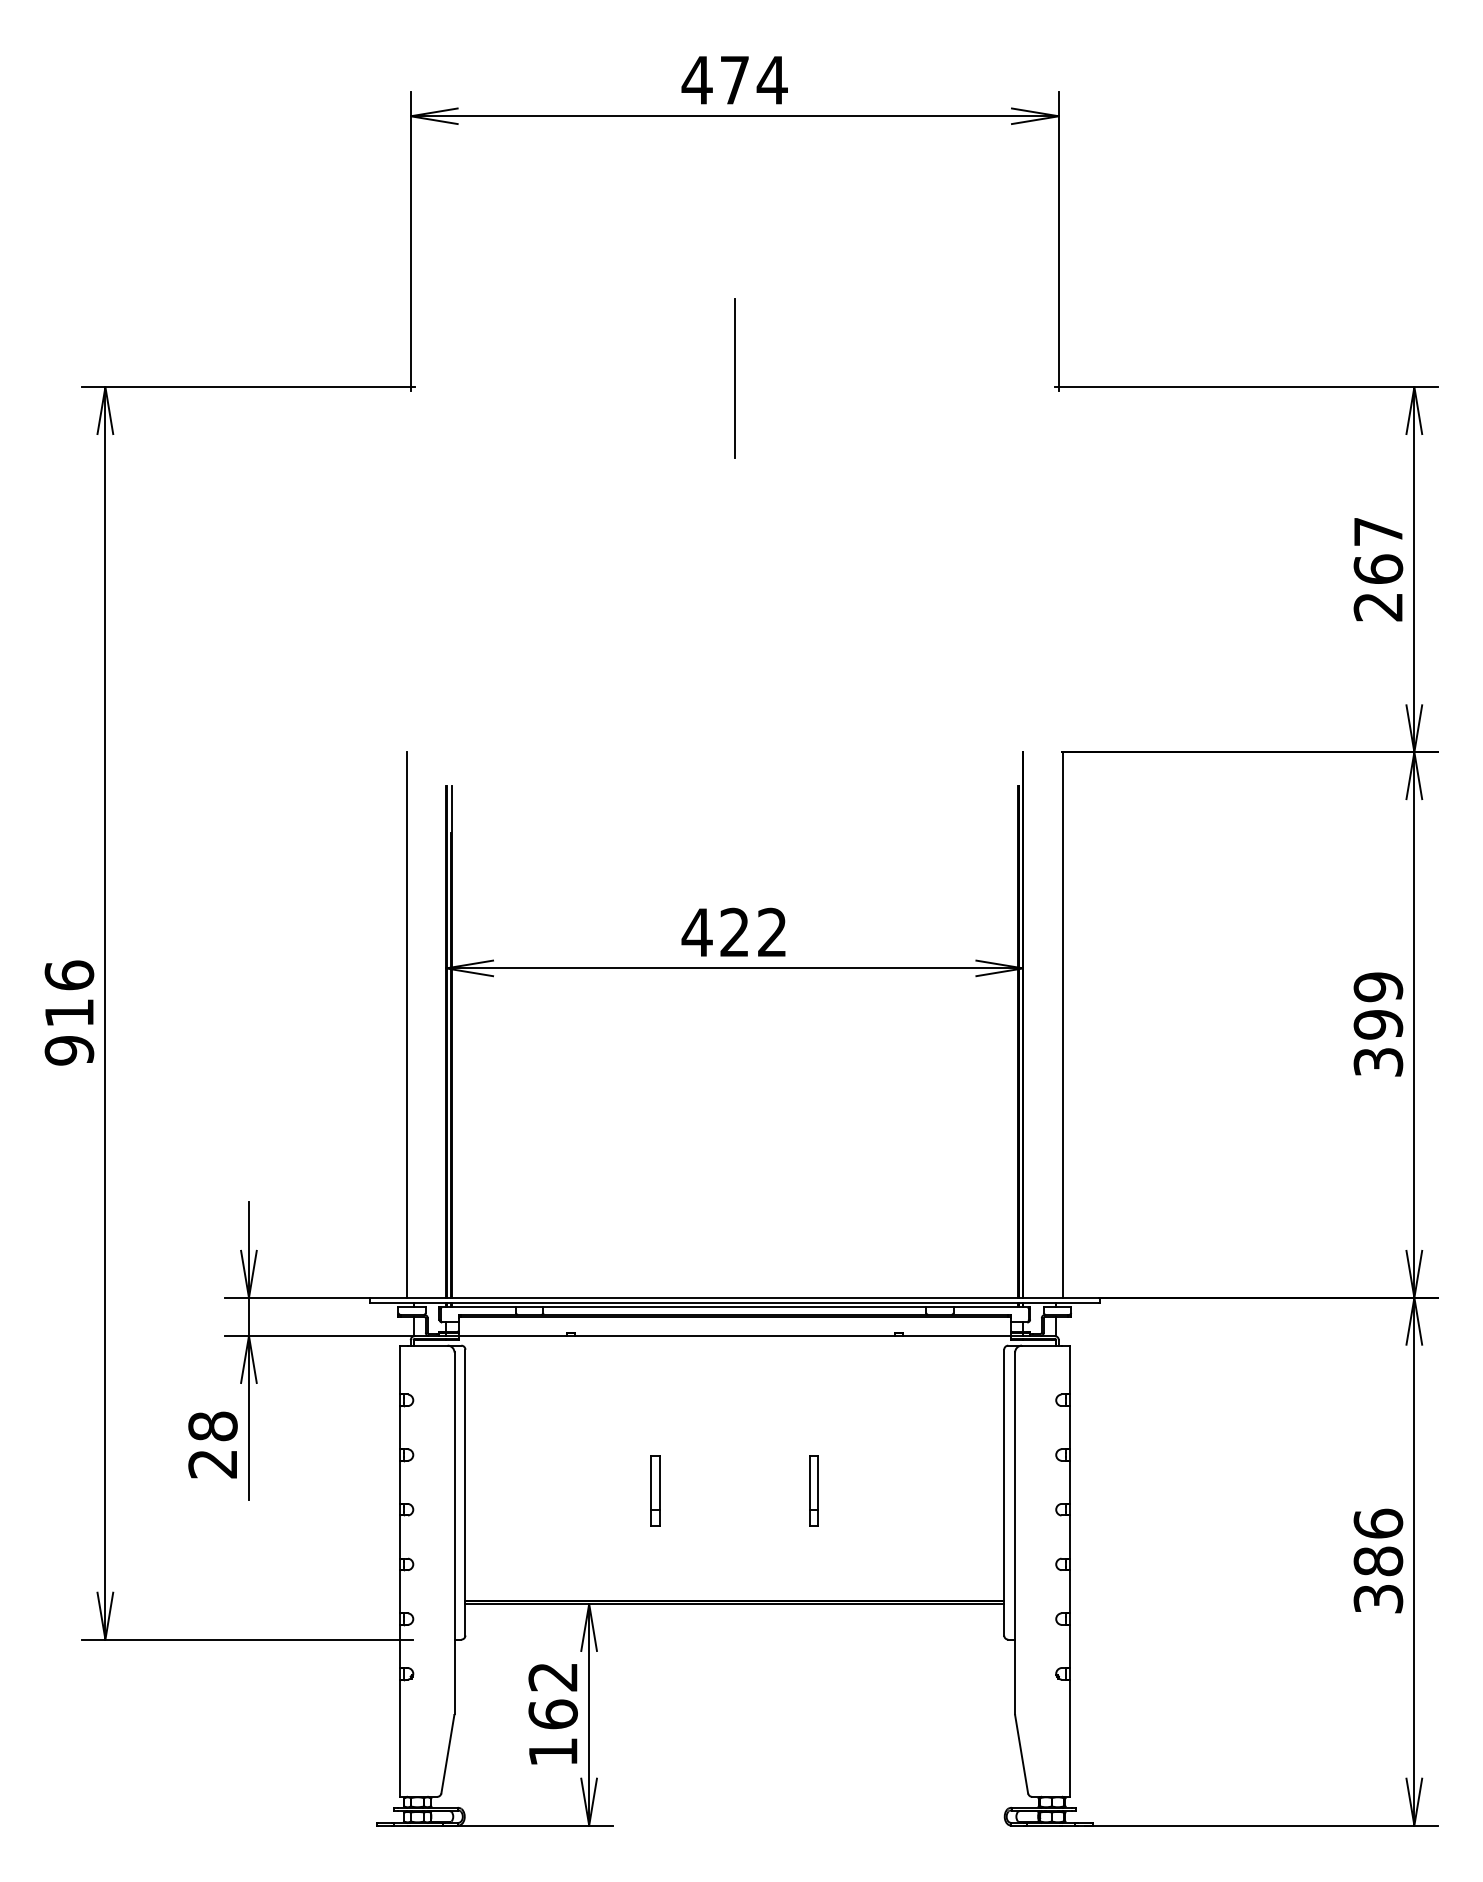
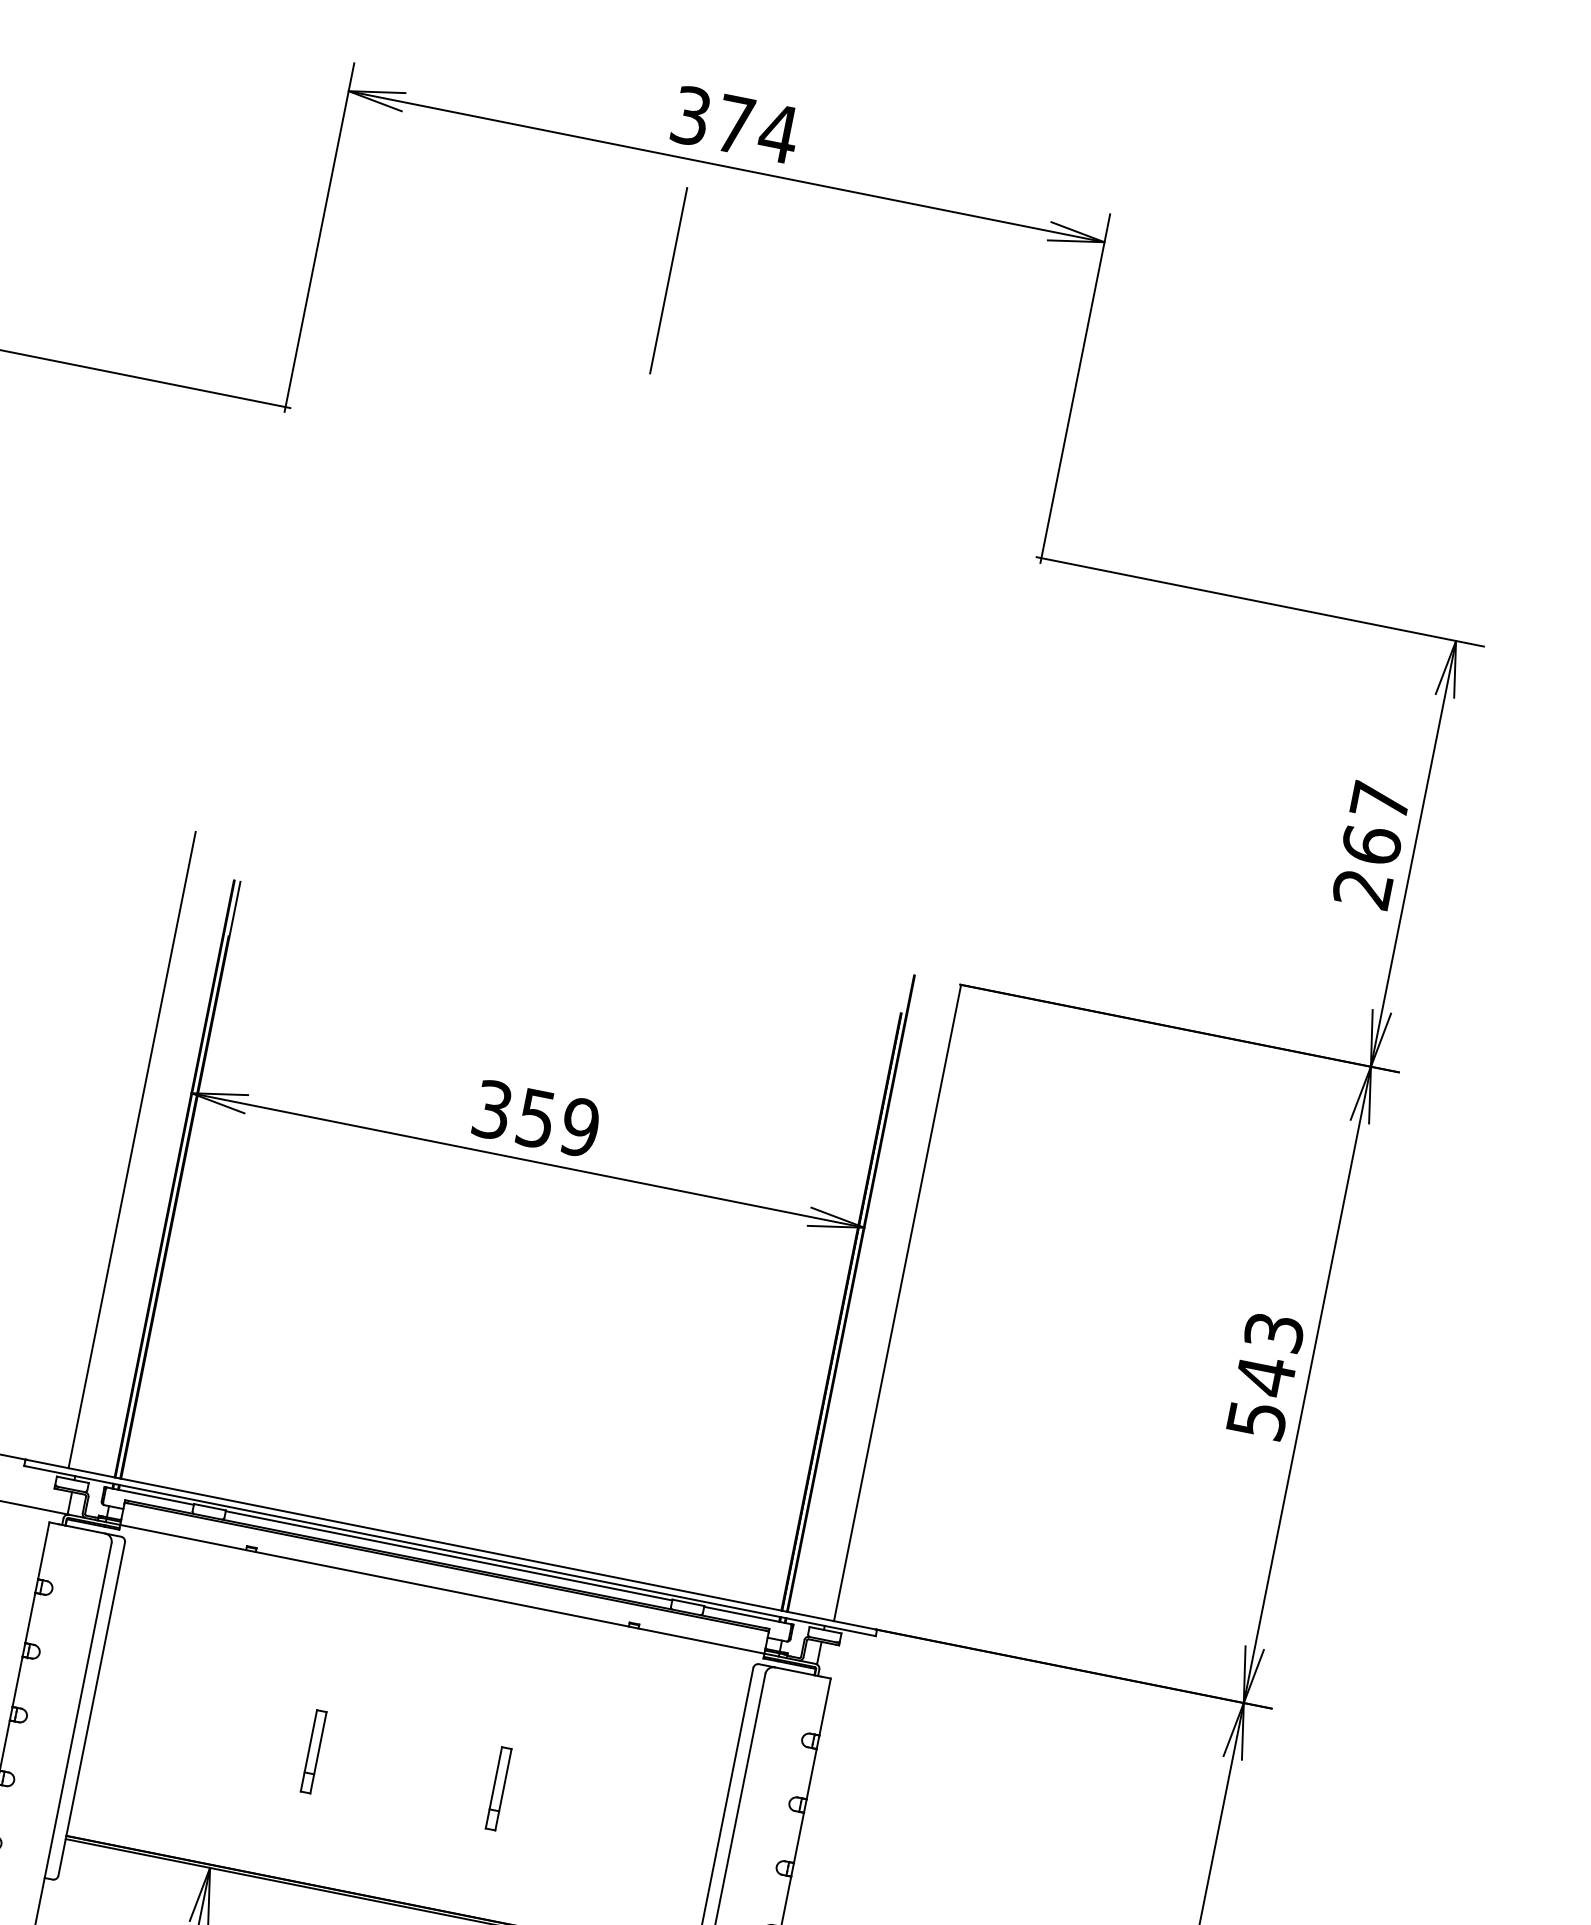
text: (696, 80) -> (690, 116), 474 -> 374
line: (734, 378) -> (668, 280), moved
text: (734, 932) -> (536, 1118), 422 -> 359
text: (1378, 1024) -> (1265, 1375), 399 -> 543

